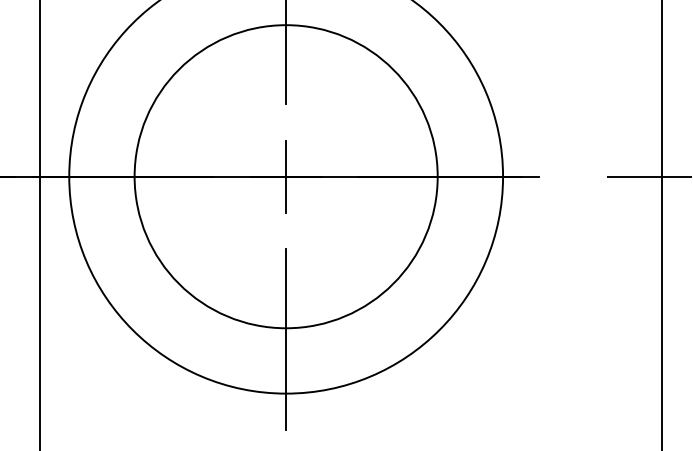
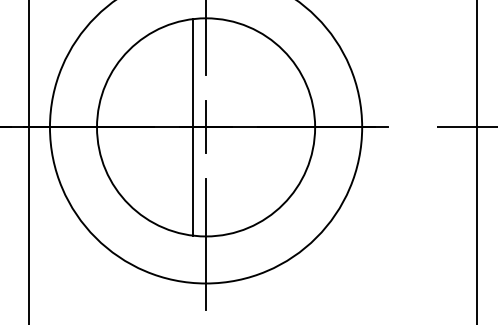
line: (267, 176) -> (192, 127), added

